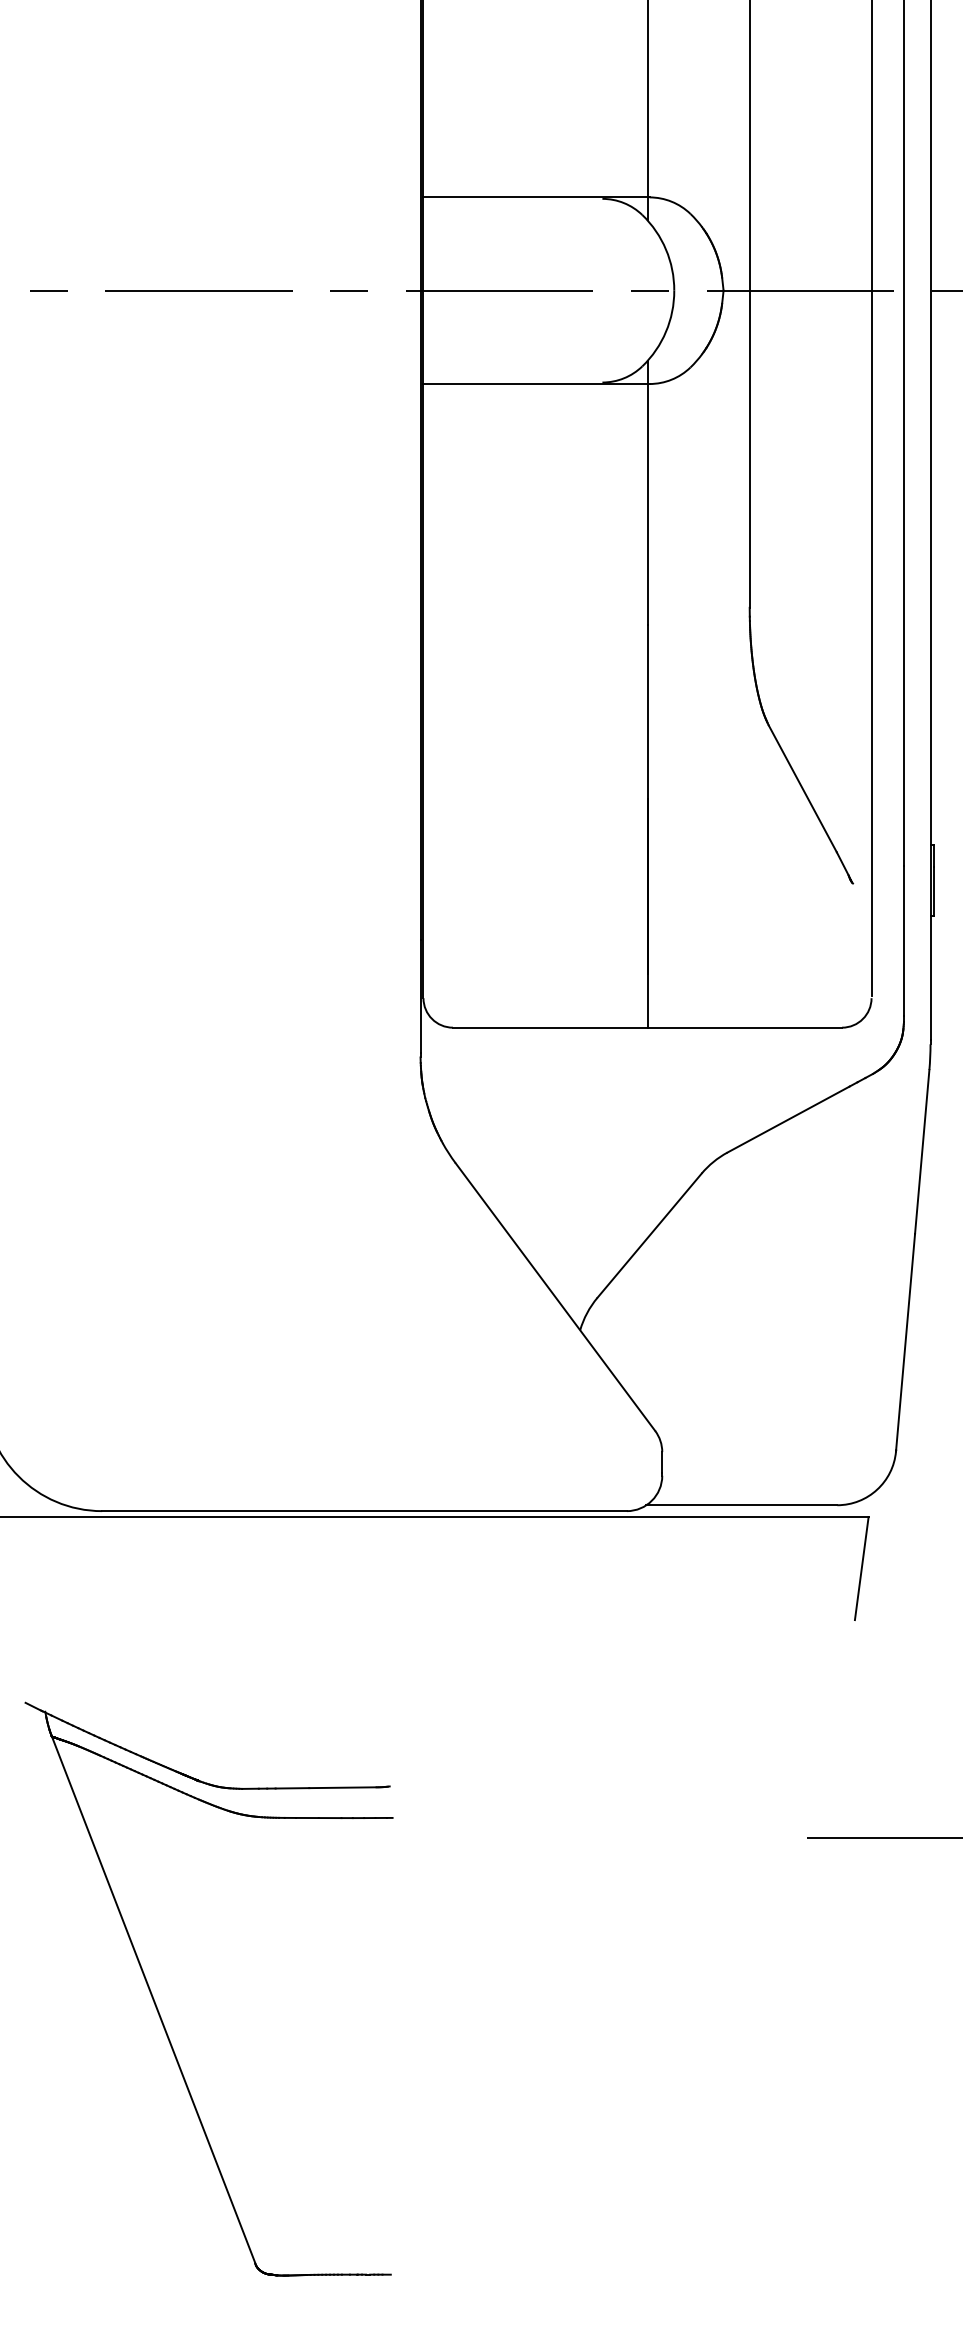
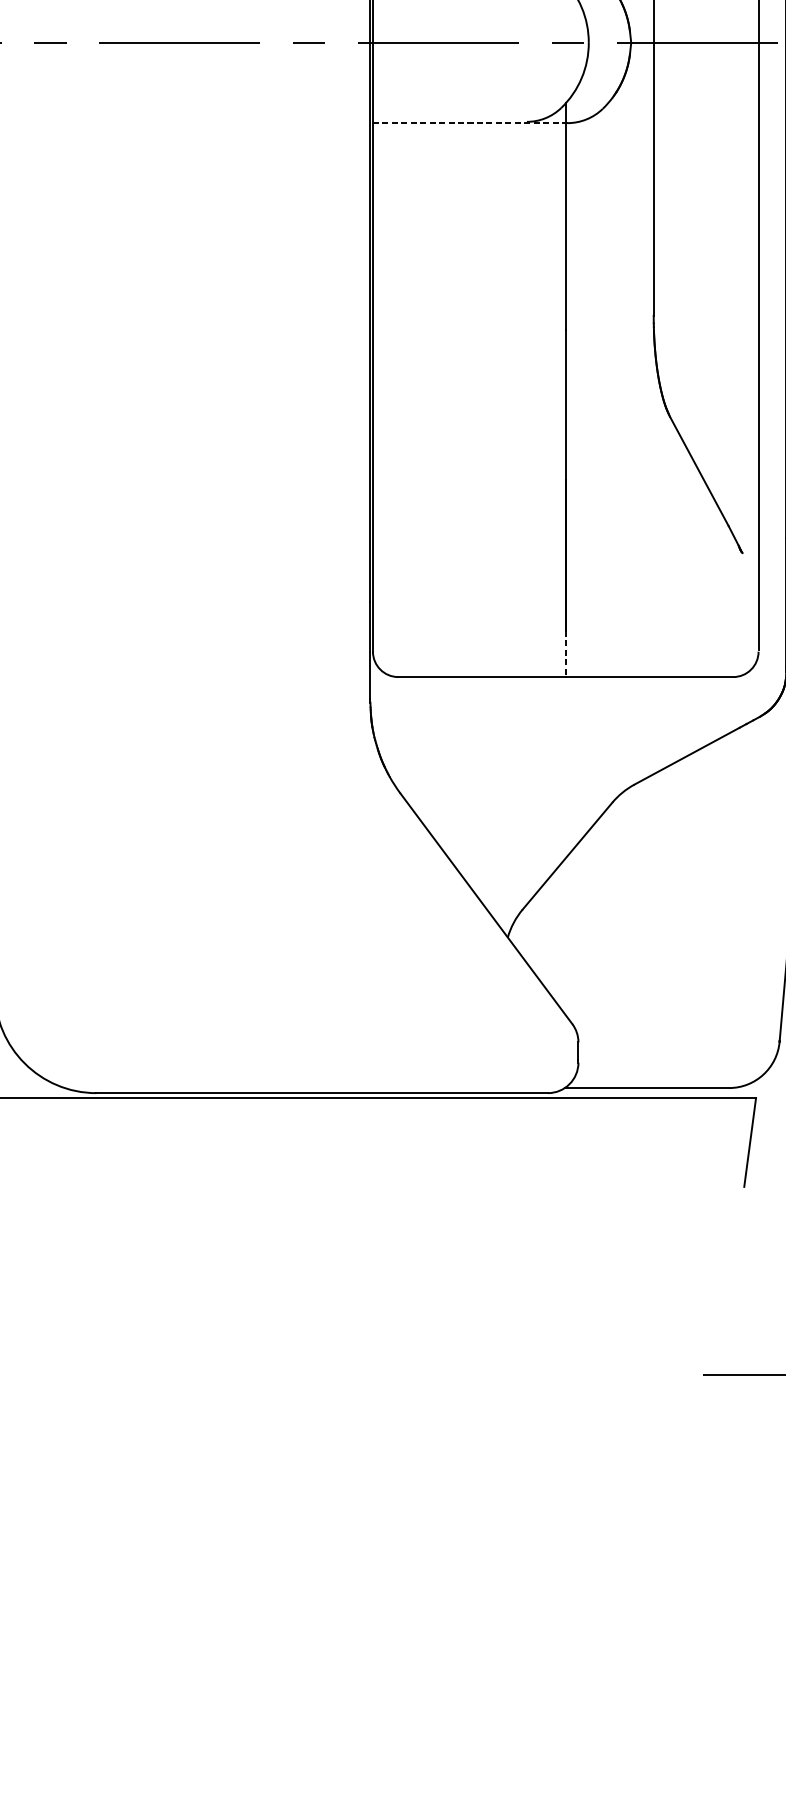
line: (536, 384) -> (470, 123), solid -> dashed
line: (647, 1000) -> (565, 653), solid -> dashed
part: (157, 2006) -> (144, 1519), removed

